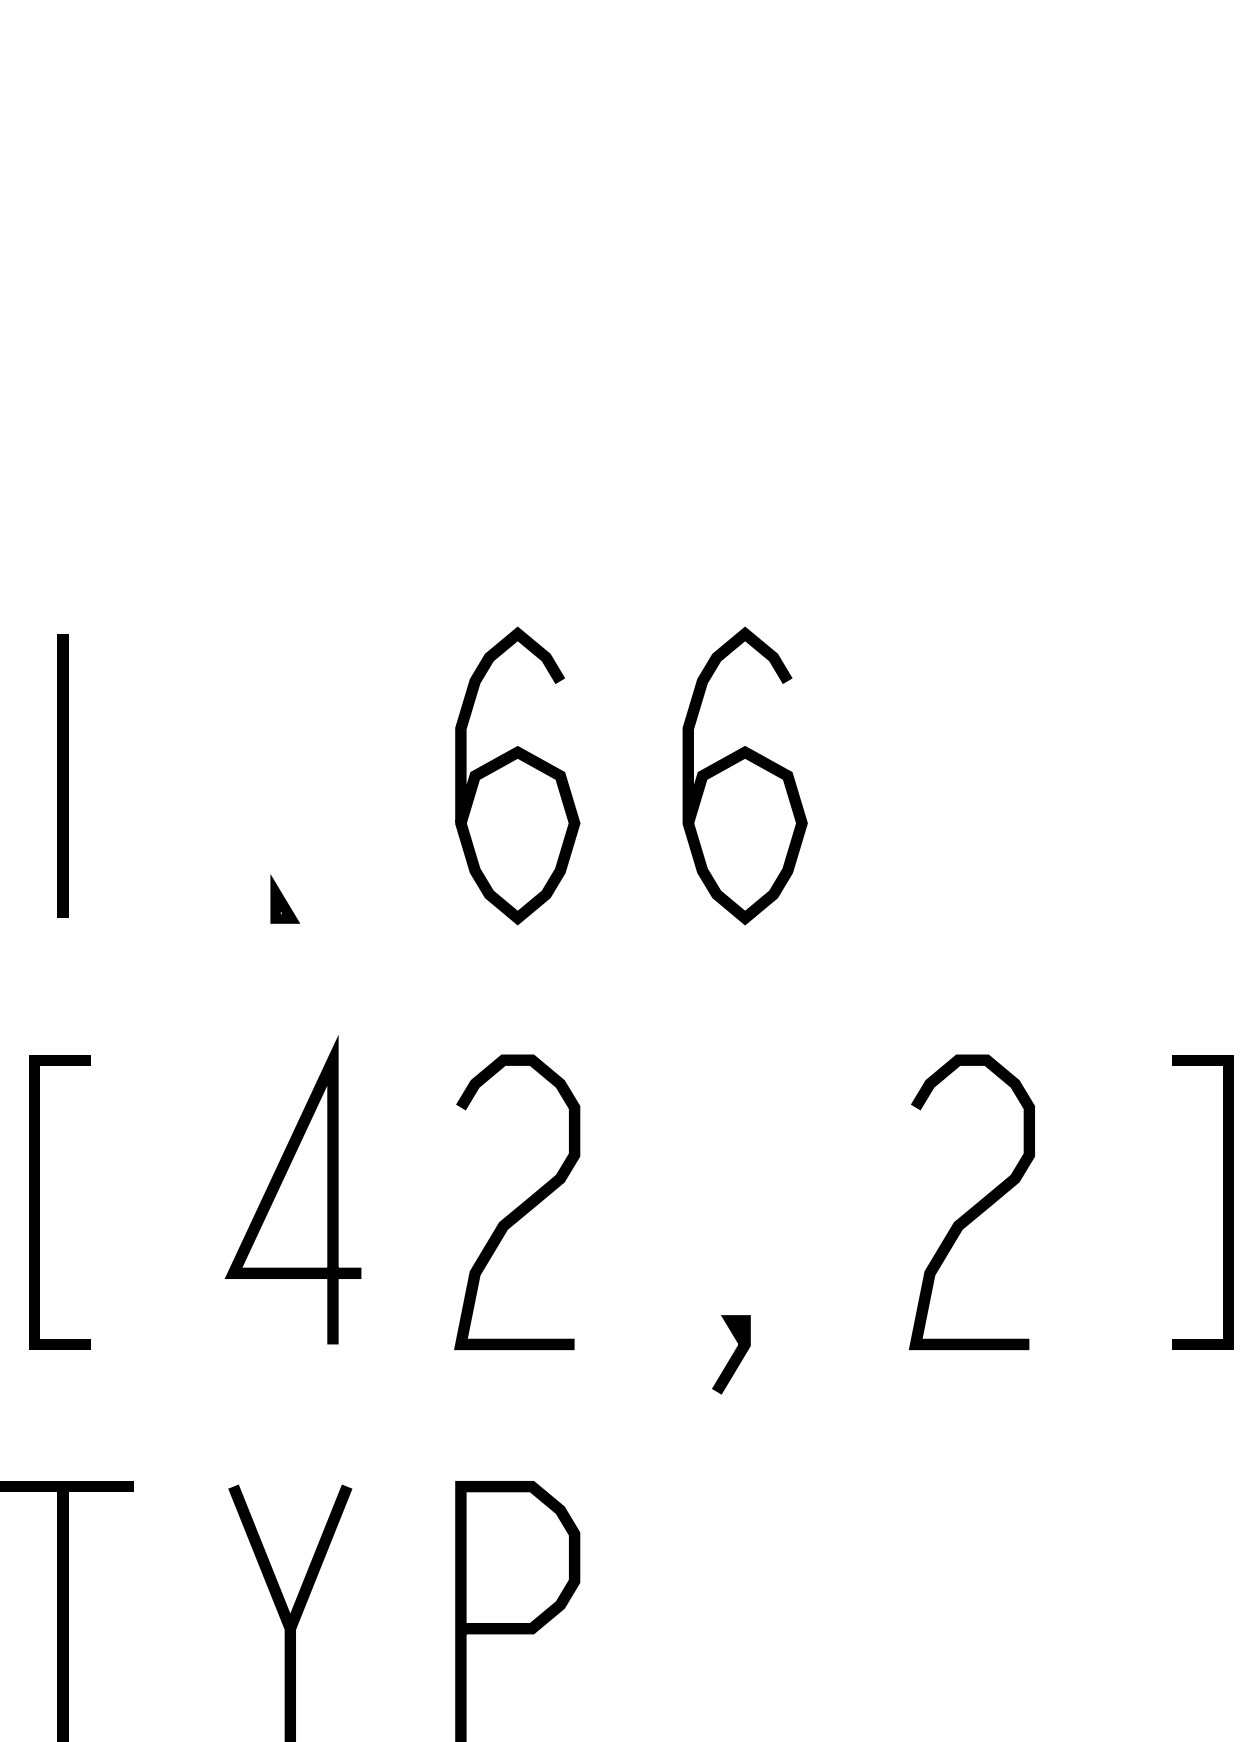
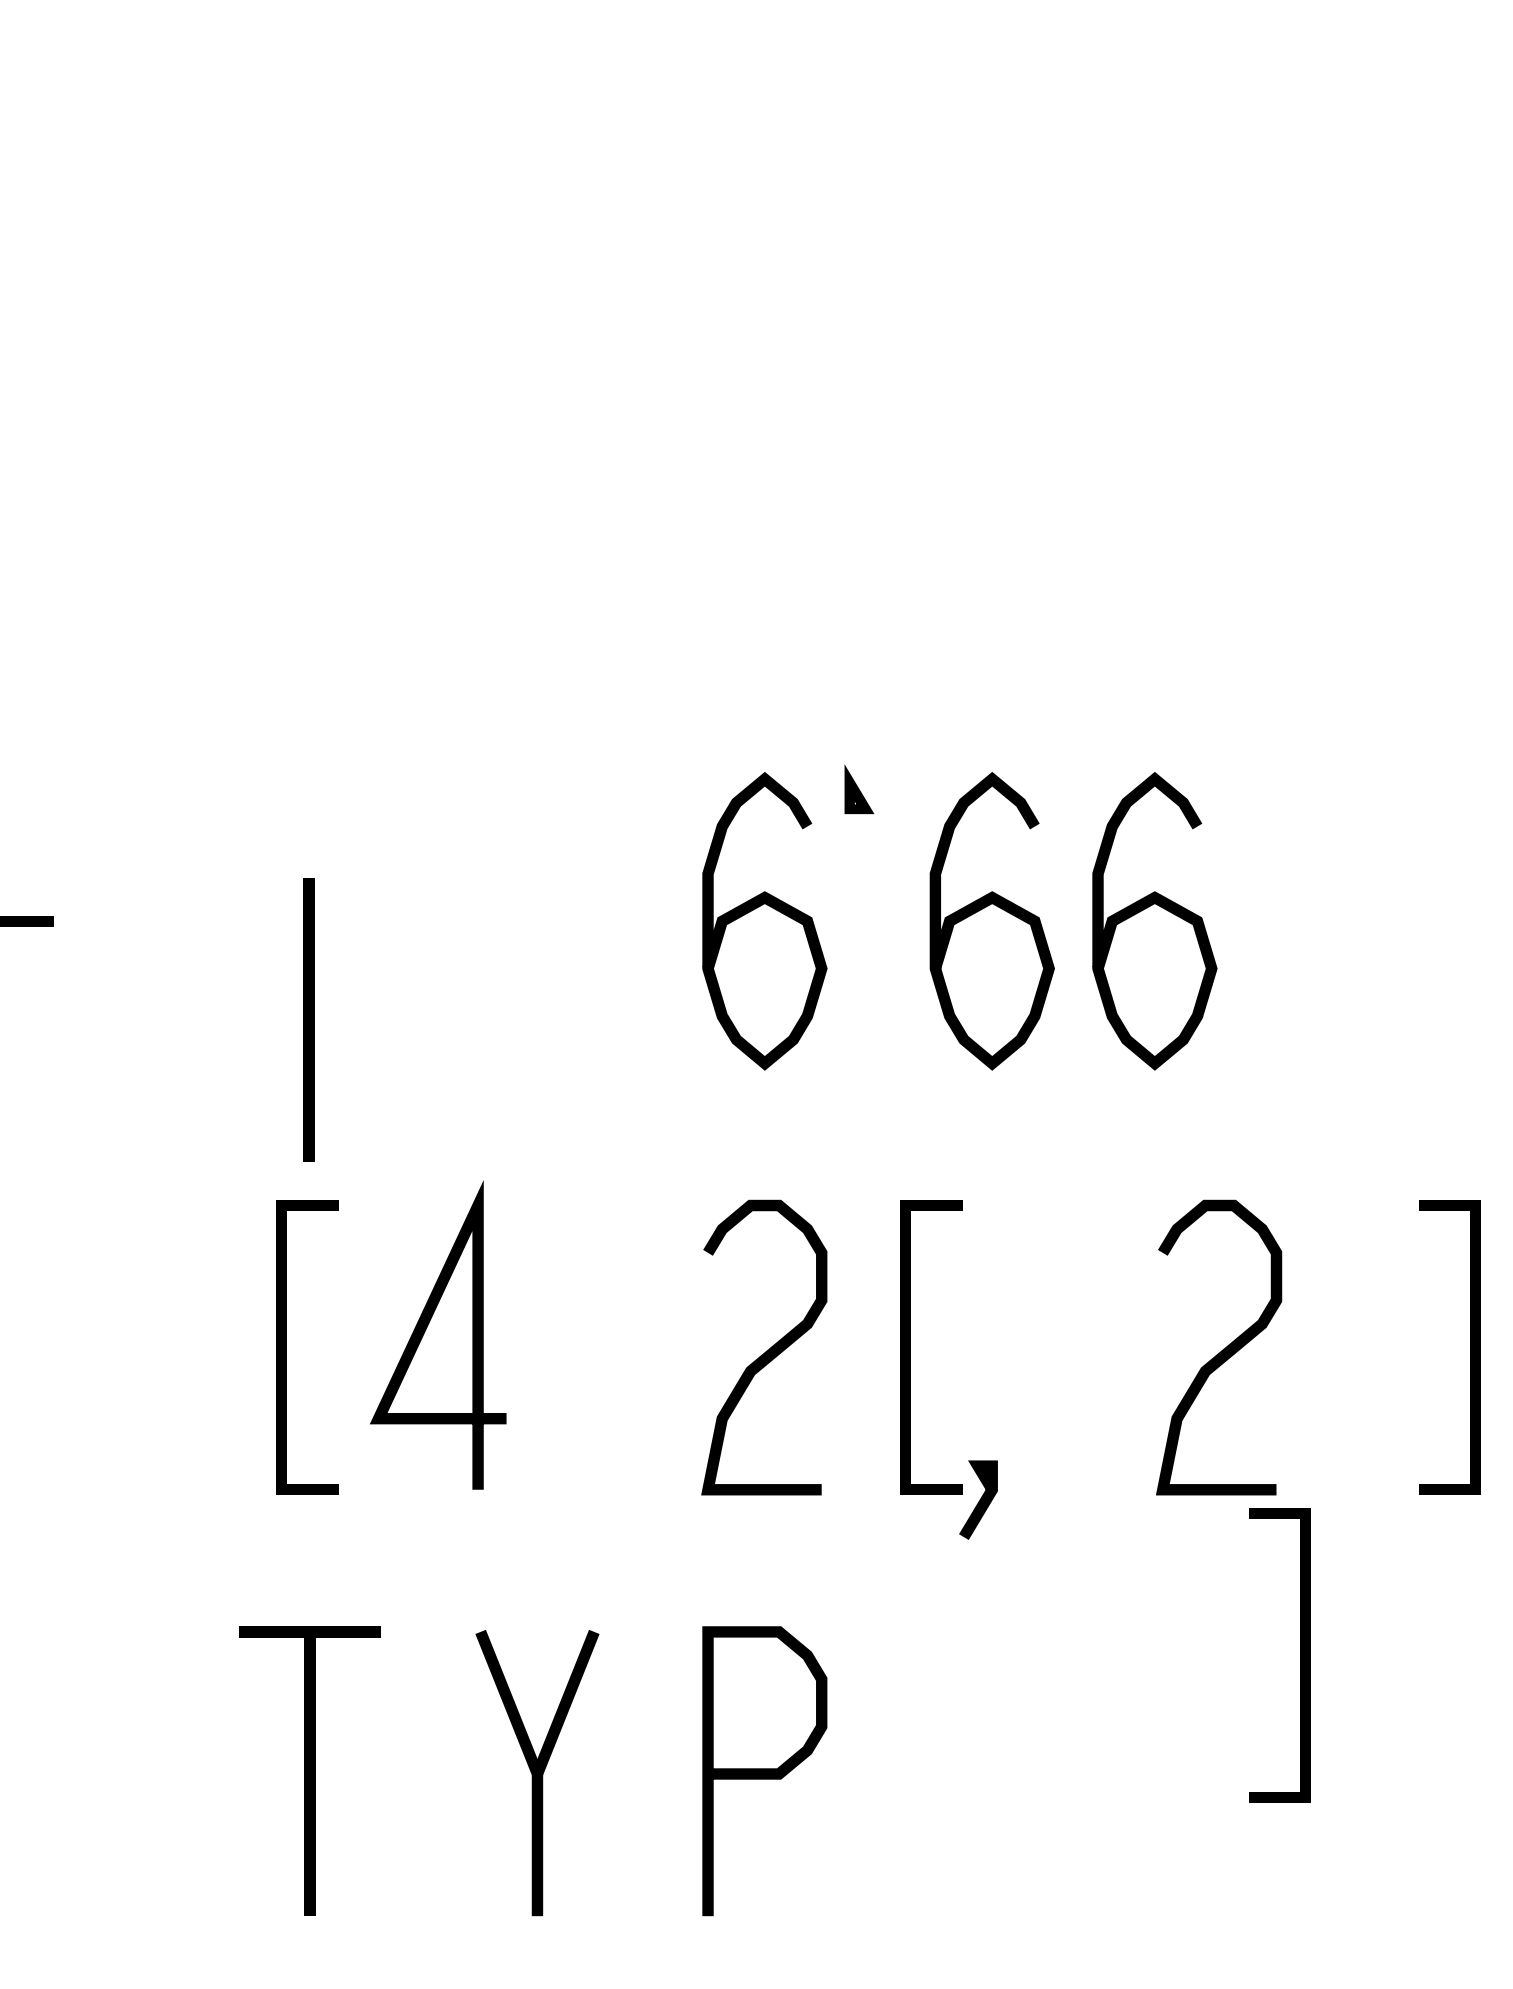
curve: (900, 763) -> (1147, 908), added
line: (62, 775) -> (308, 1019), moved
part: (285, 899) -> (859, 789), moved
line: (281, 1184) -> (426, 1329), moved
line: (663, 1202) -> (910, 1347), added
line: (1053, 1510) -> (1300, 1655), added

